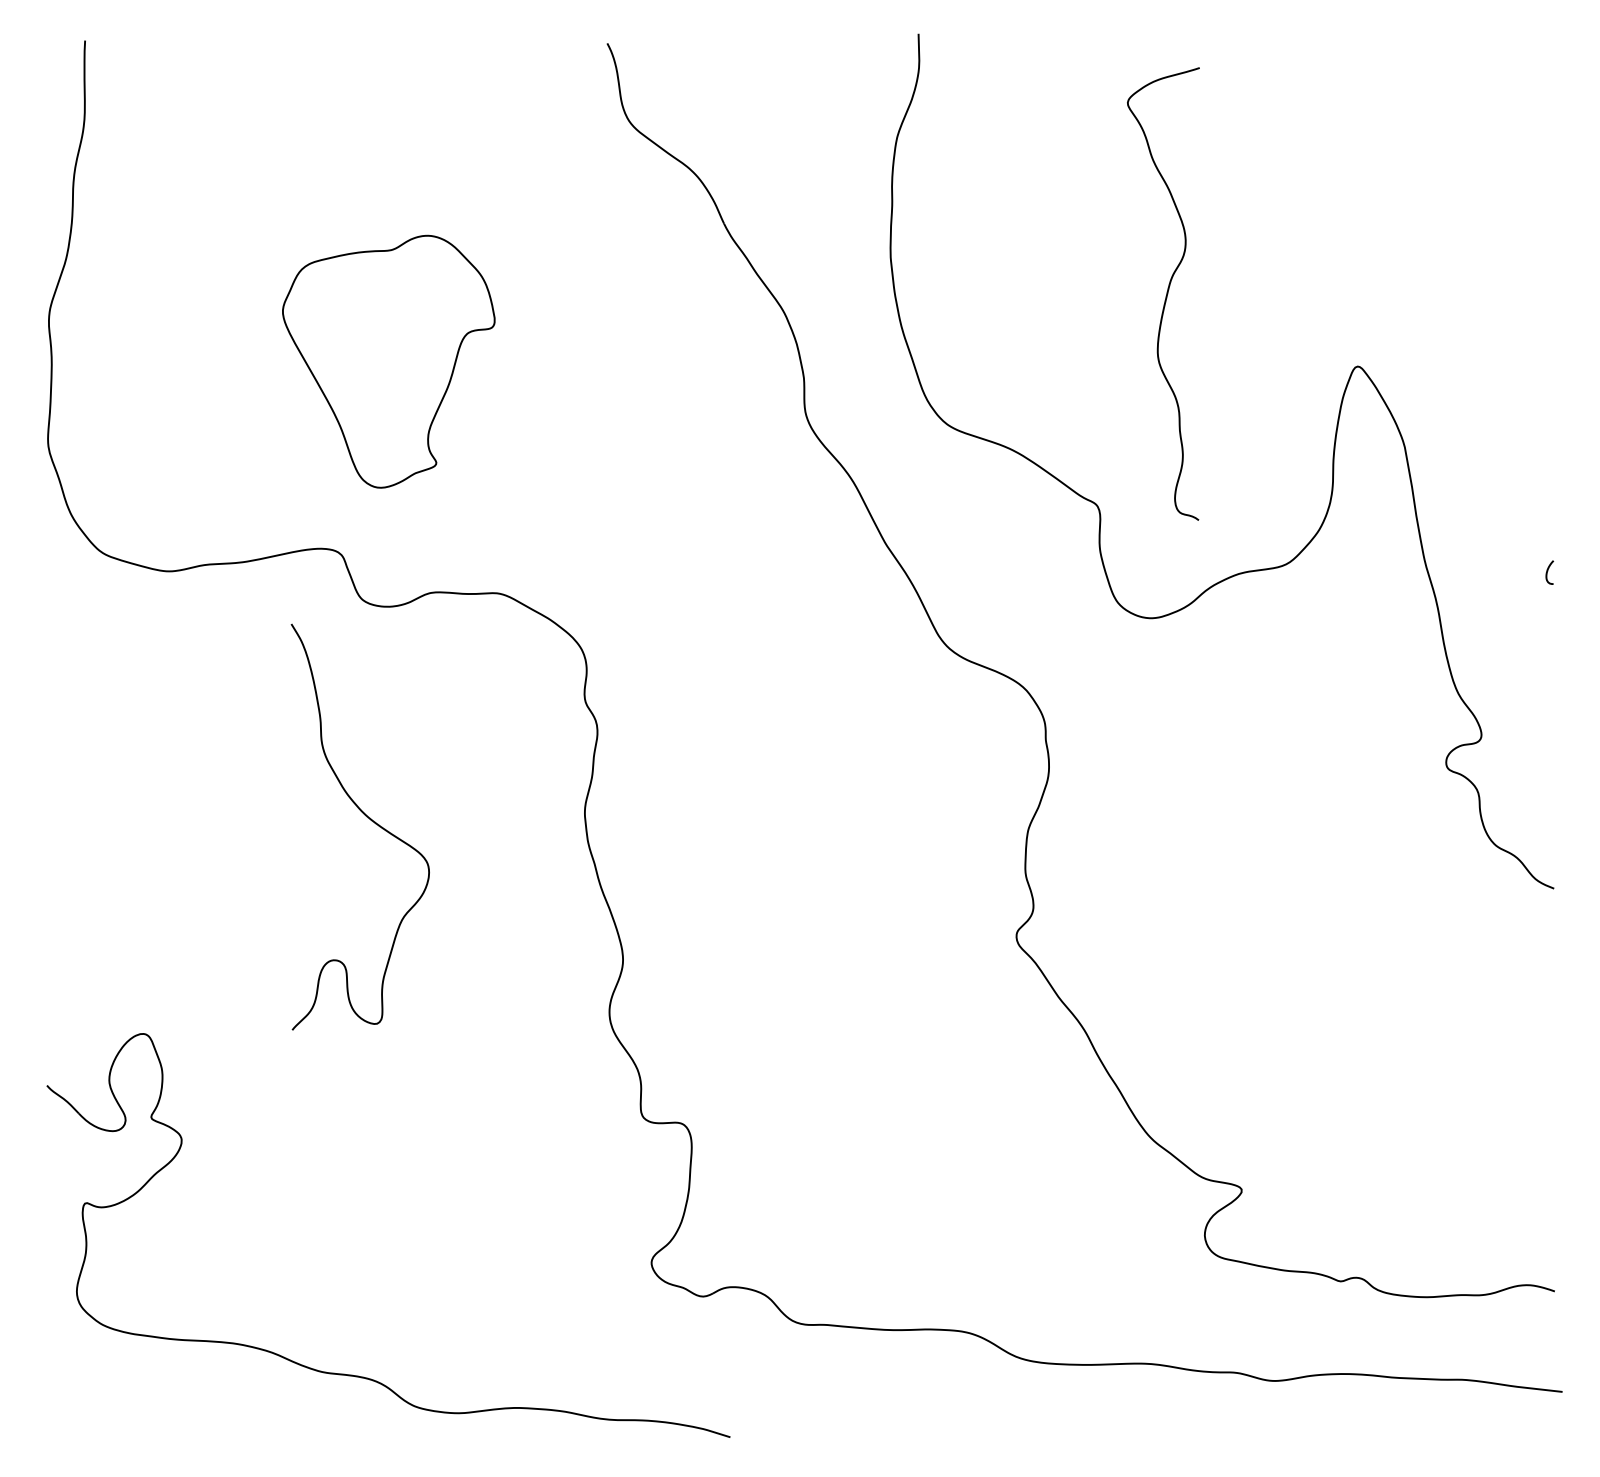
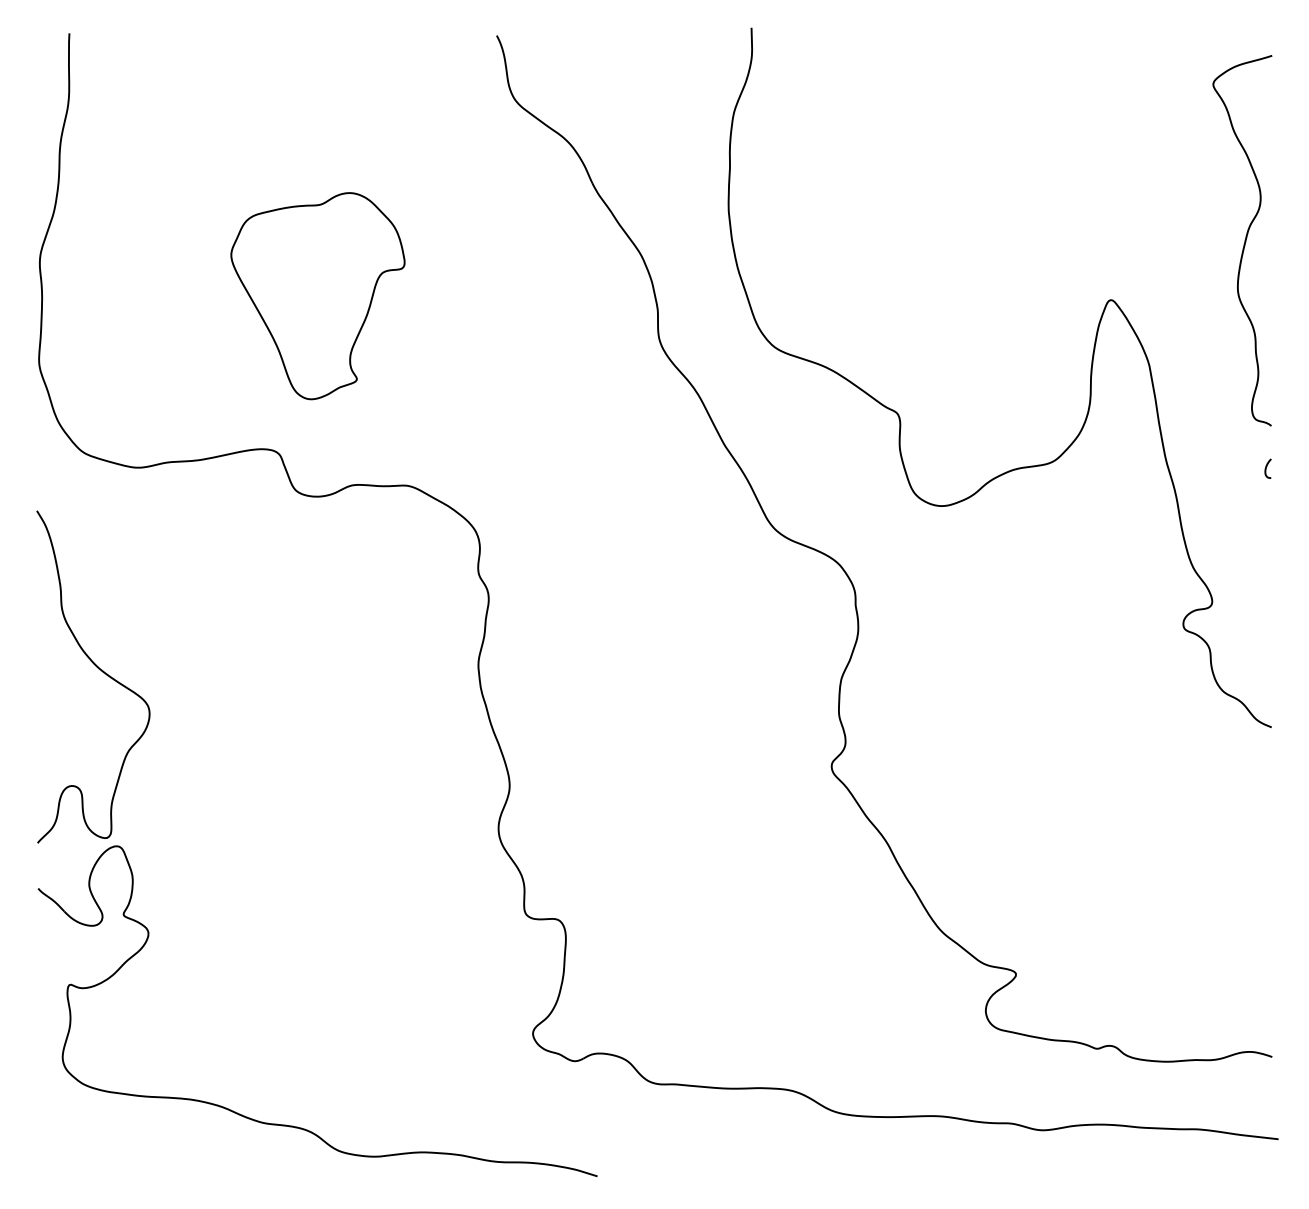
curve: (1166, 293) -> (1244, 240), moved
curve: (366, 817) -> (98, 669), moved

